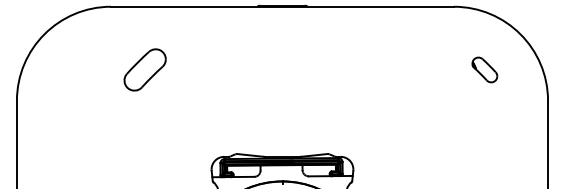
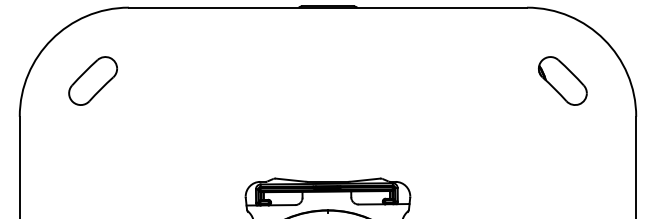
part: (144, 69) -> (92, 80), moved
part: (484, 69) -> (562, 80), size x1.67

